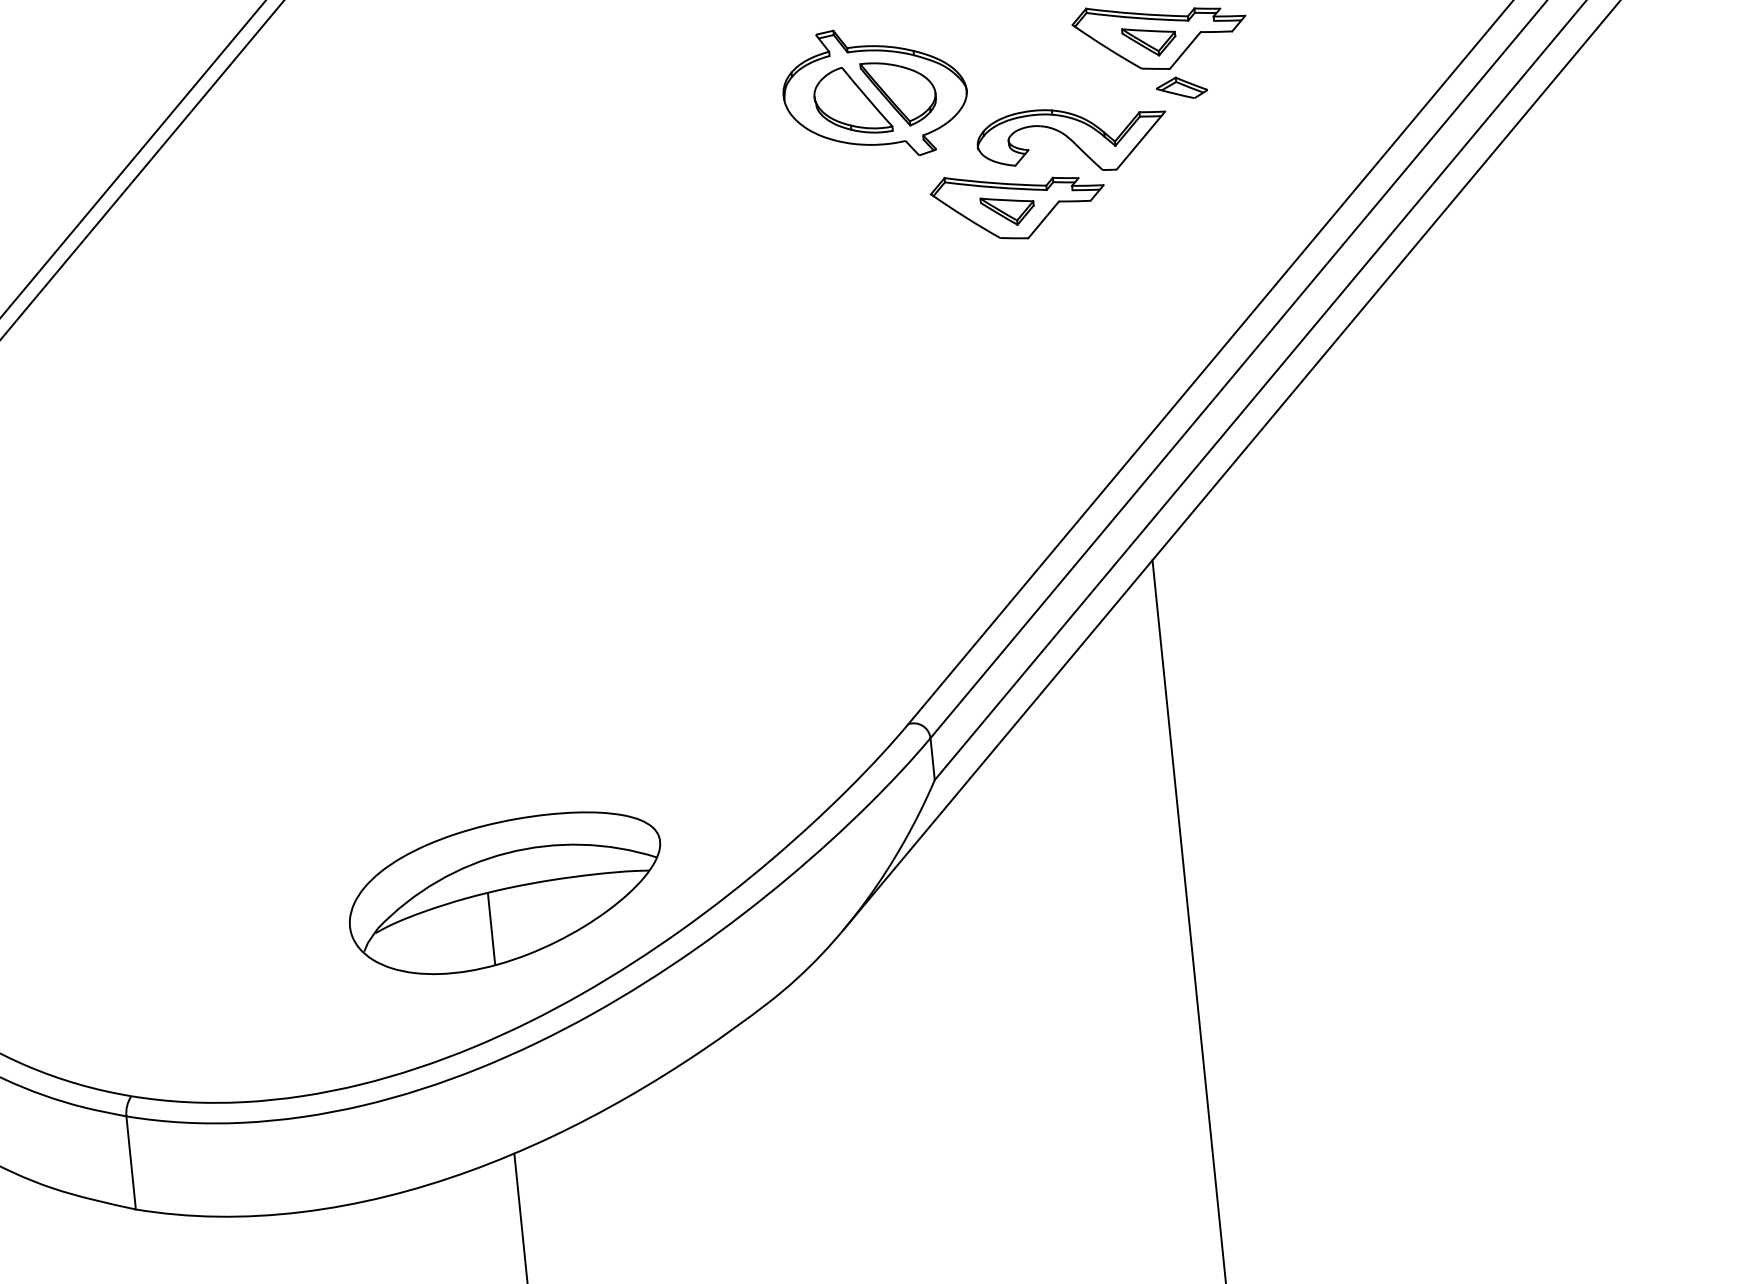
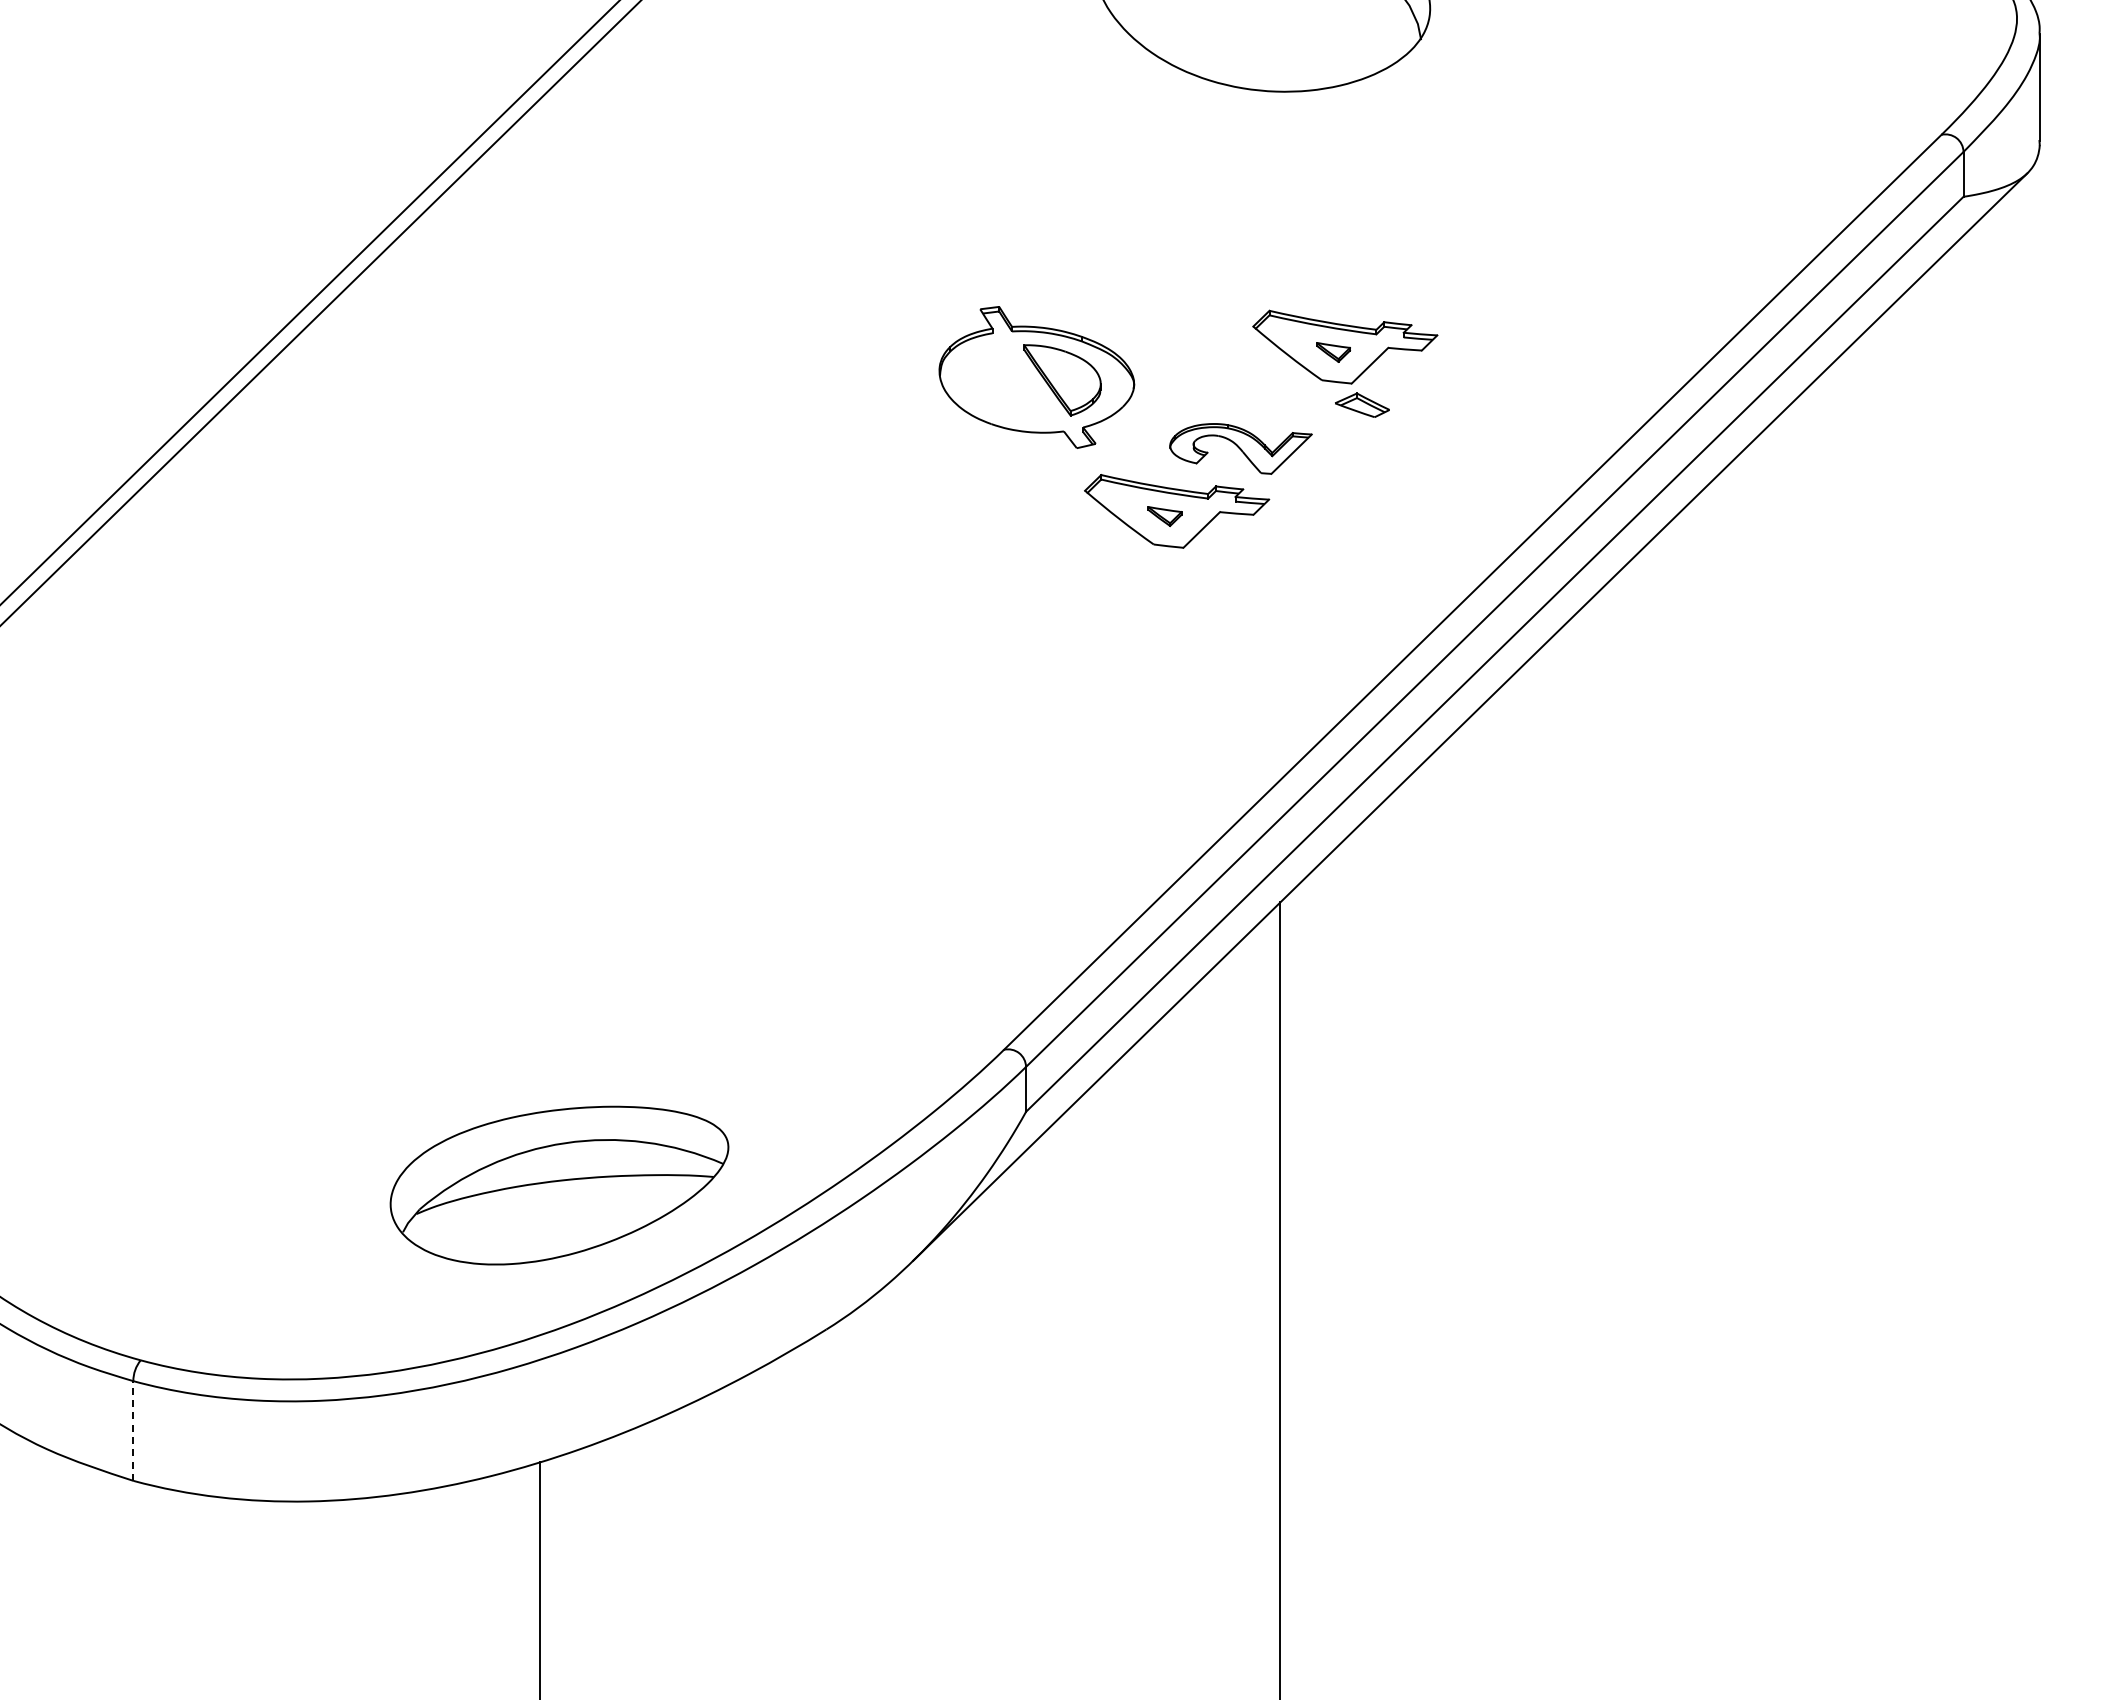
part: (1149, 41) -> (1333, 352), size x0.6
part: (852, 101) -> (1011, 383), removed
part: (1072, 140) -> (1240, 448), size x0.7
part: (1007, 210) -> (1164, 516), size x0.6
line: (491, 928) -> (540, 1221), removed
line: (131, 1162) -> (133, 1430), solid -> dashed

